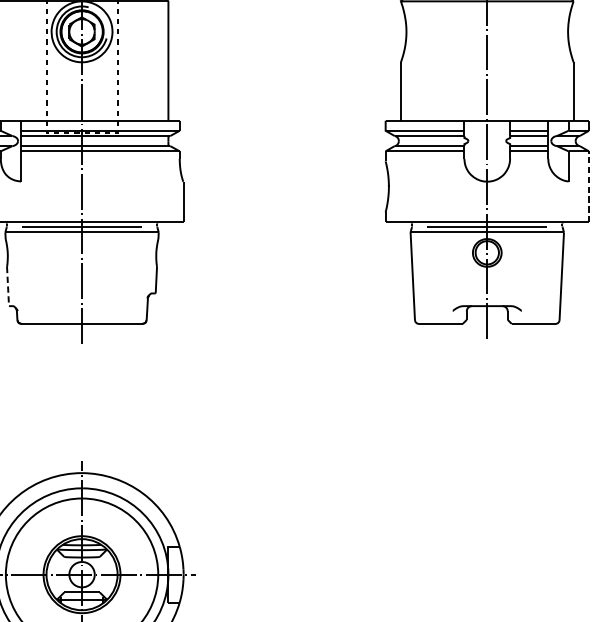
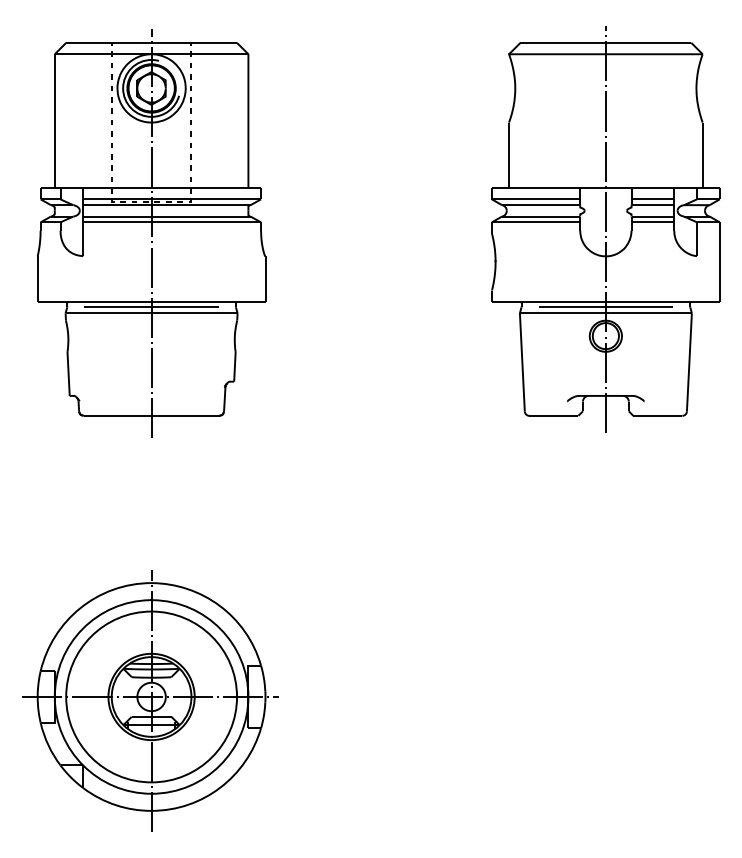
line: (588, 187) -> (719, 262), dashed -> solid
line: (7, 287) -> (68, 374), dashed -> solid

